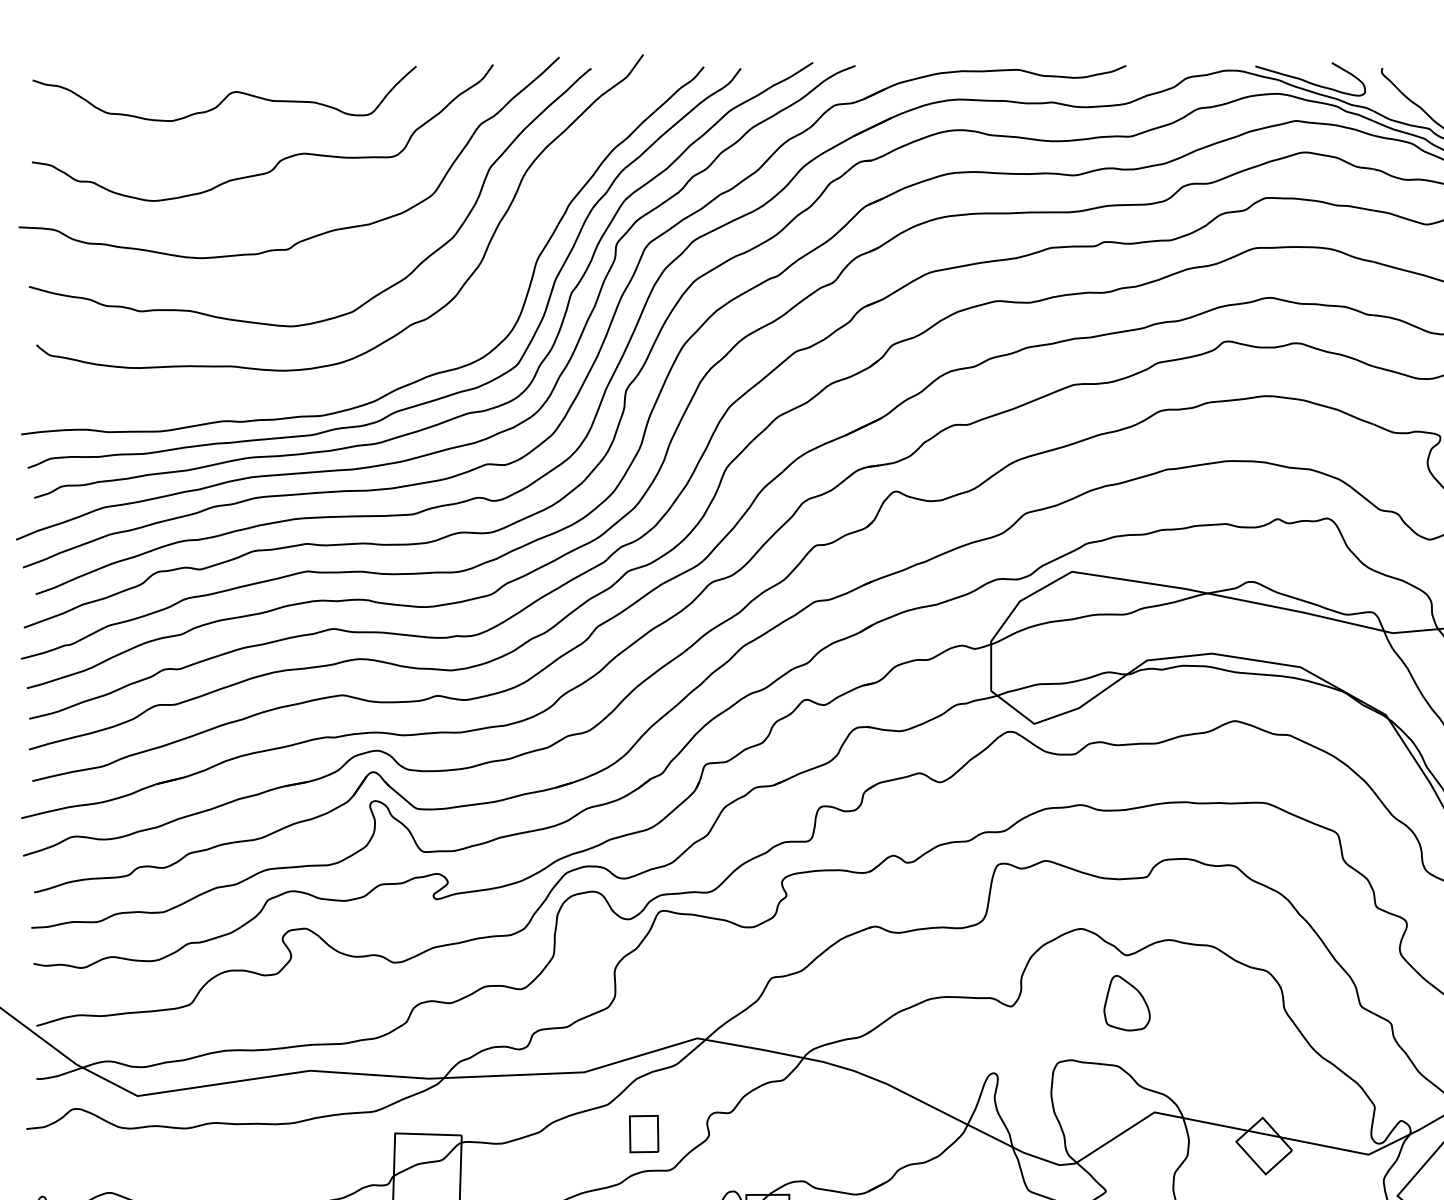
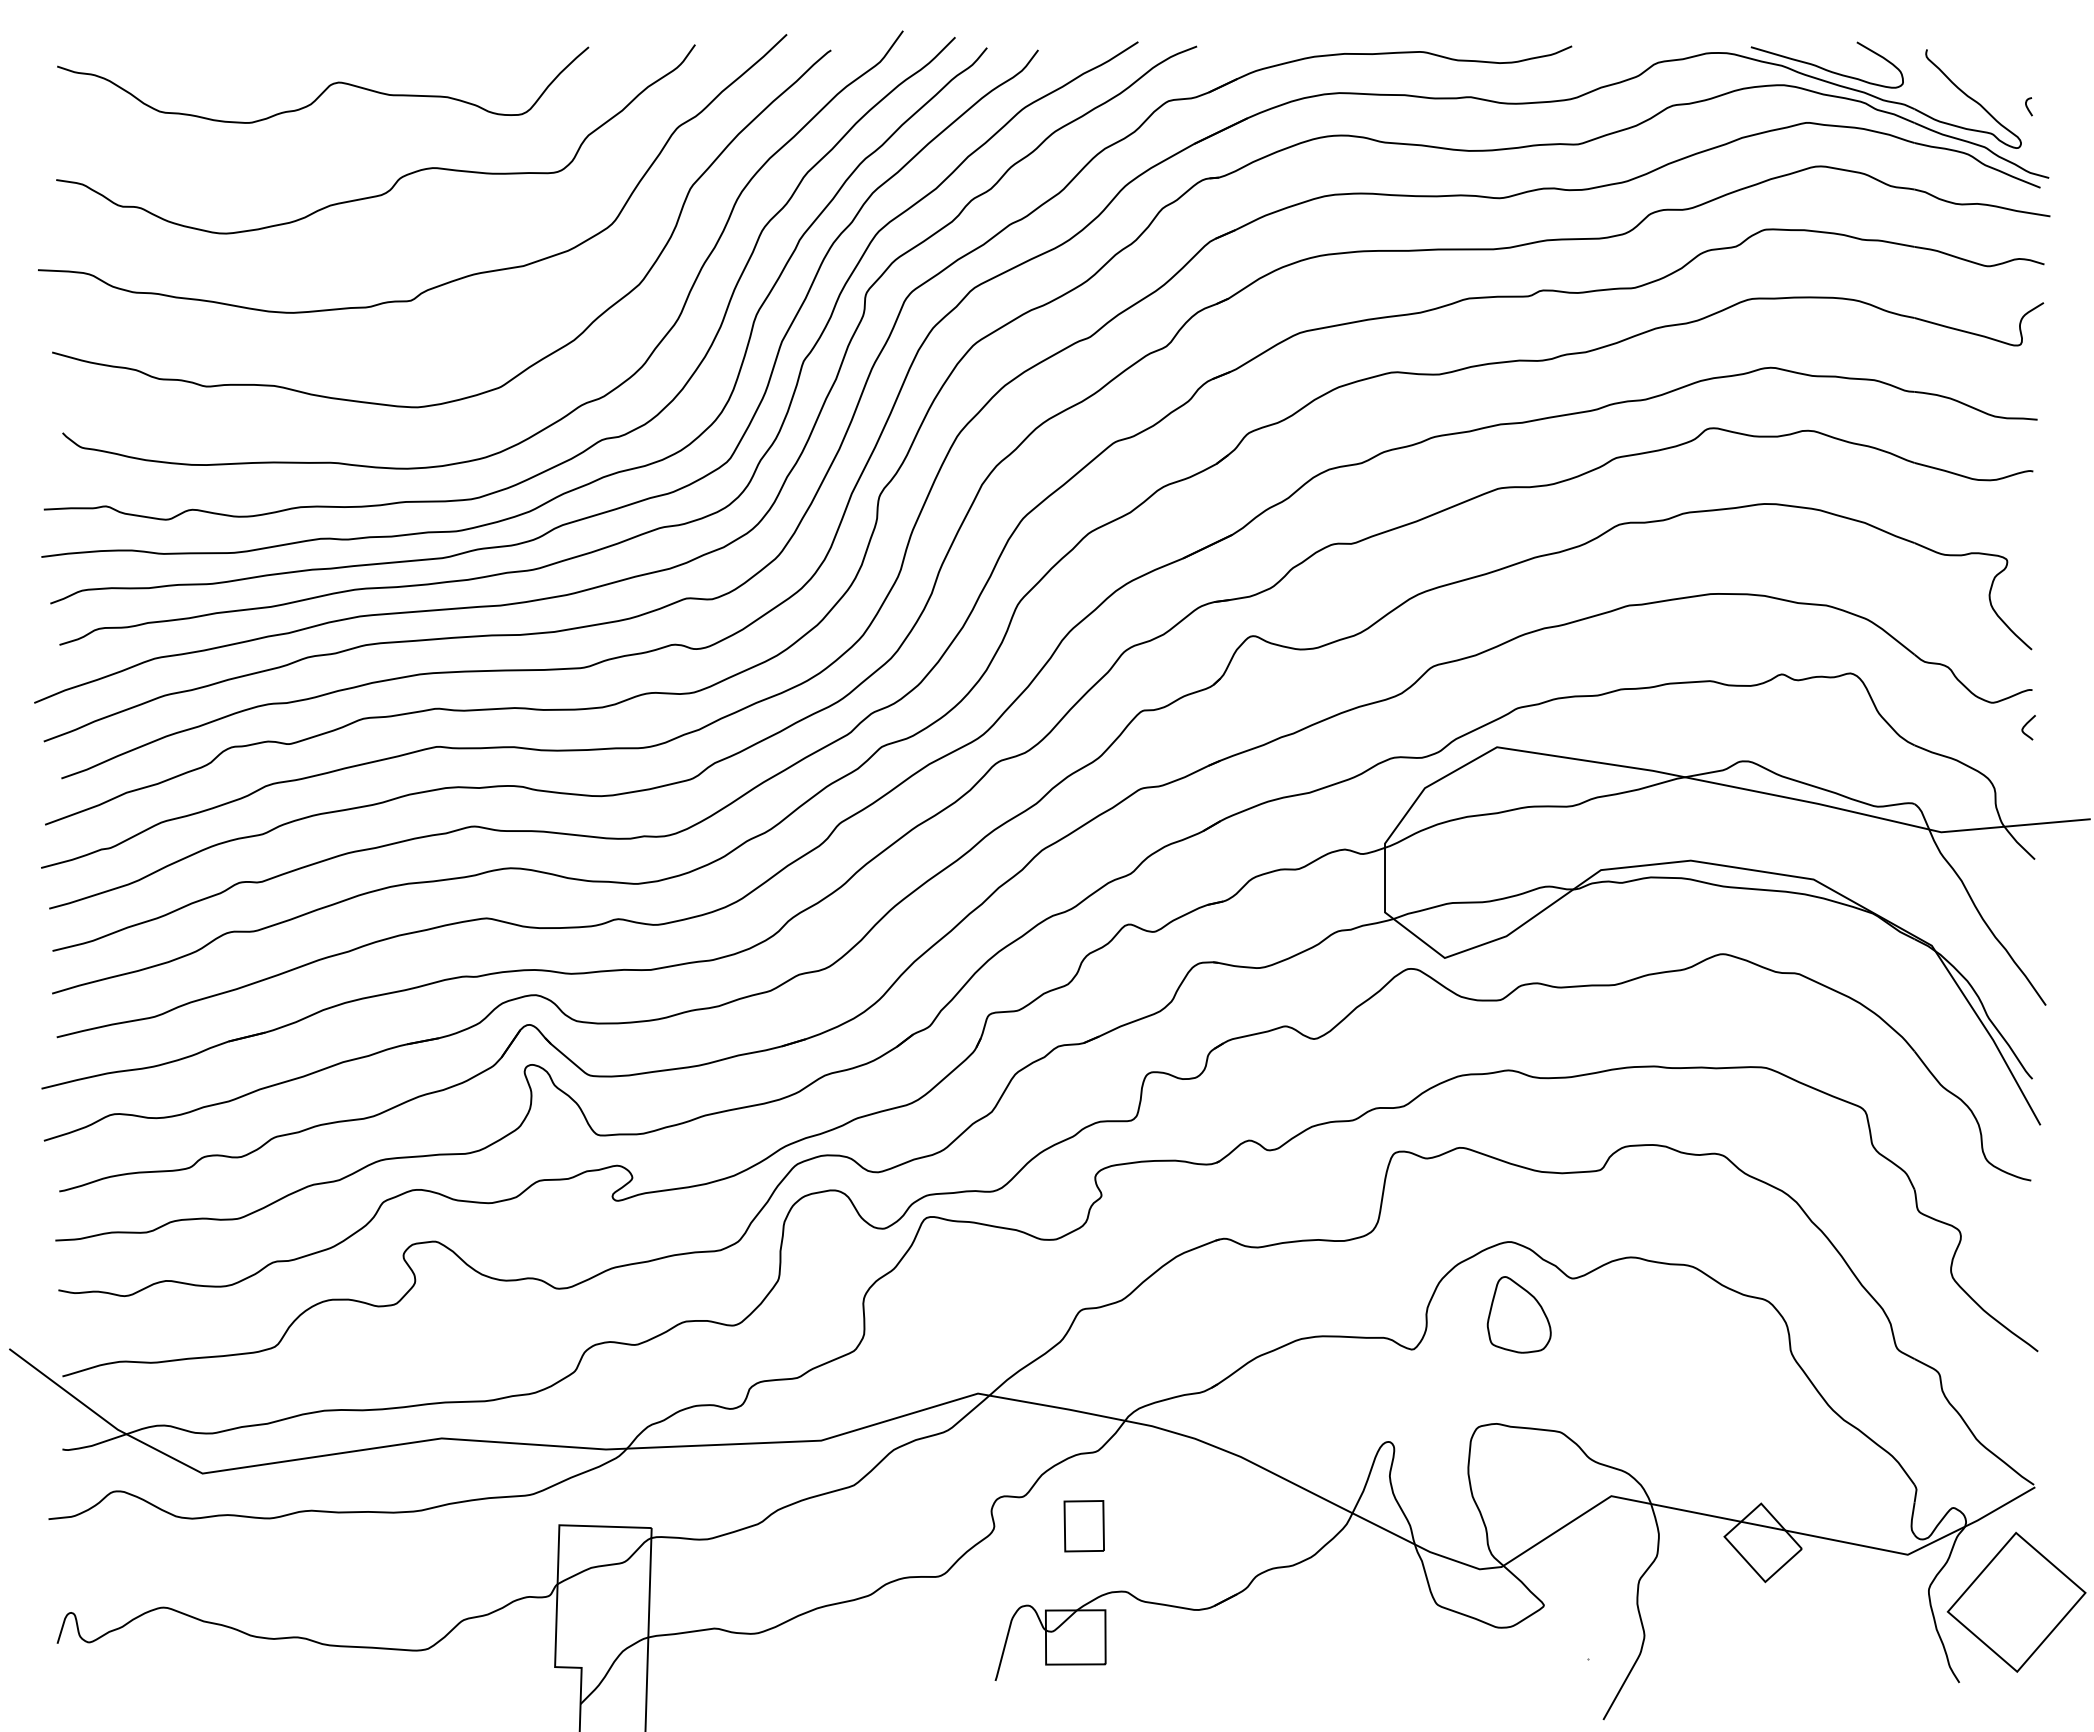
curve: (423, 350) -> (598, 440), added
part: (1126, 1002) -> (1518, 1314), moved
part: (643, 1134) -> (1083, 1526), moved

